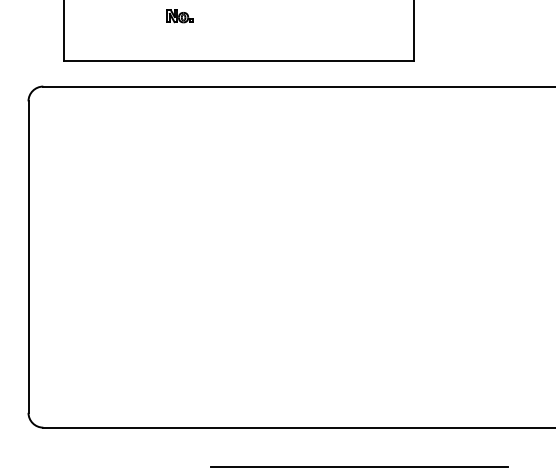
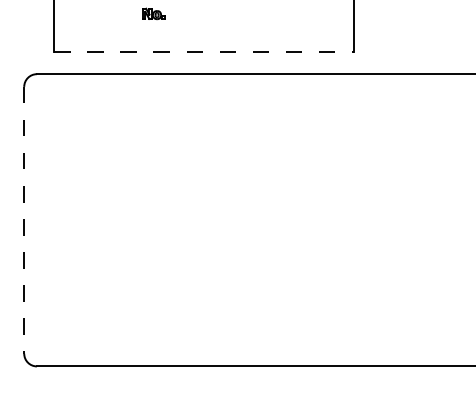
line: (238, 61) -> (204, 52), solid -> dashed
line: (28, 257) -> (24, 220), solid -> dashed
line: (359, 467) -> (307, 400), removed

